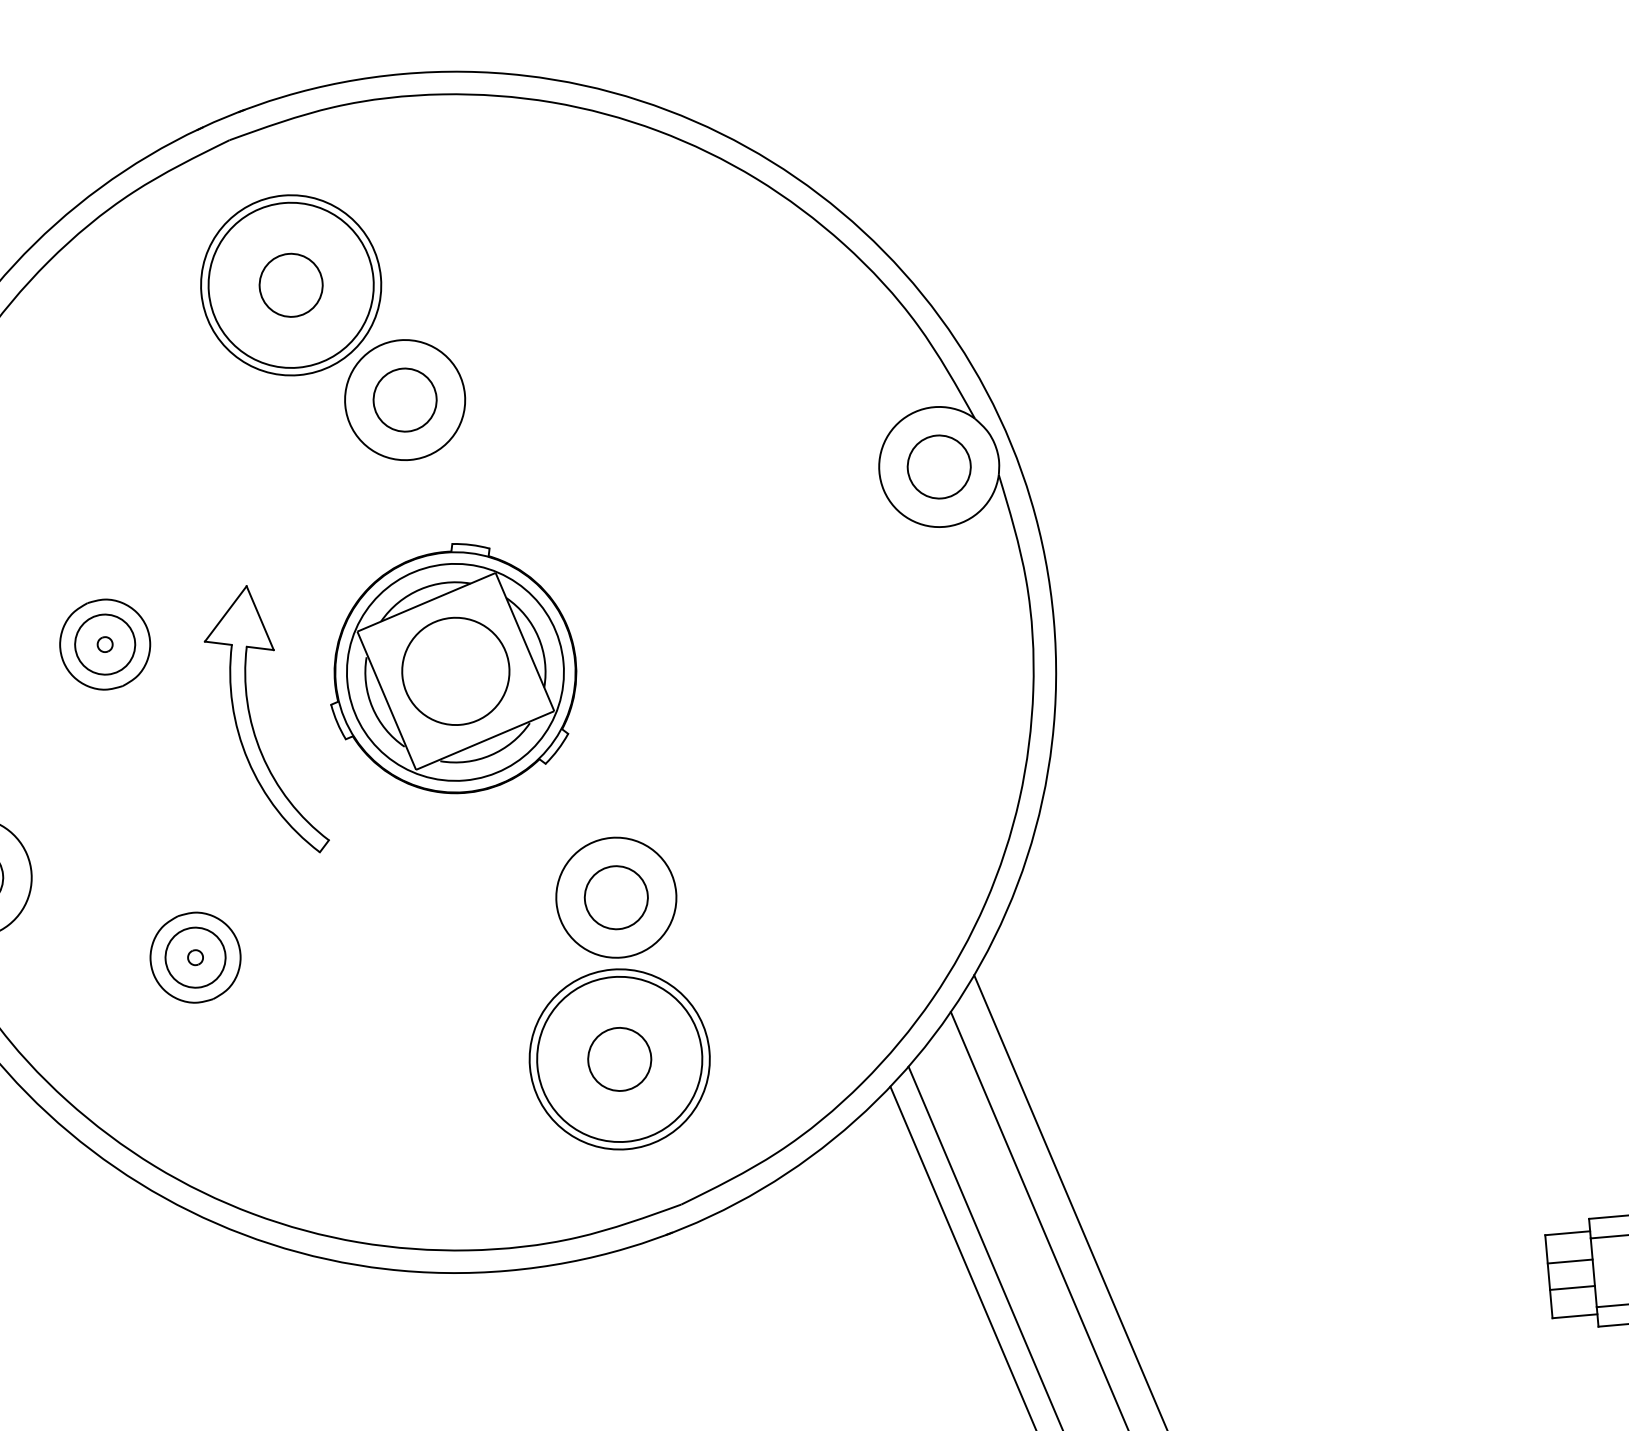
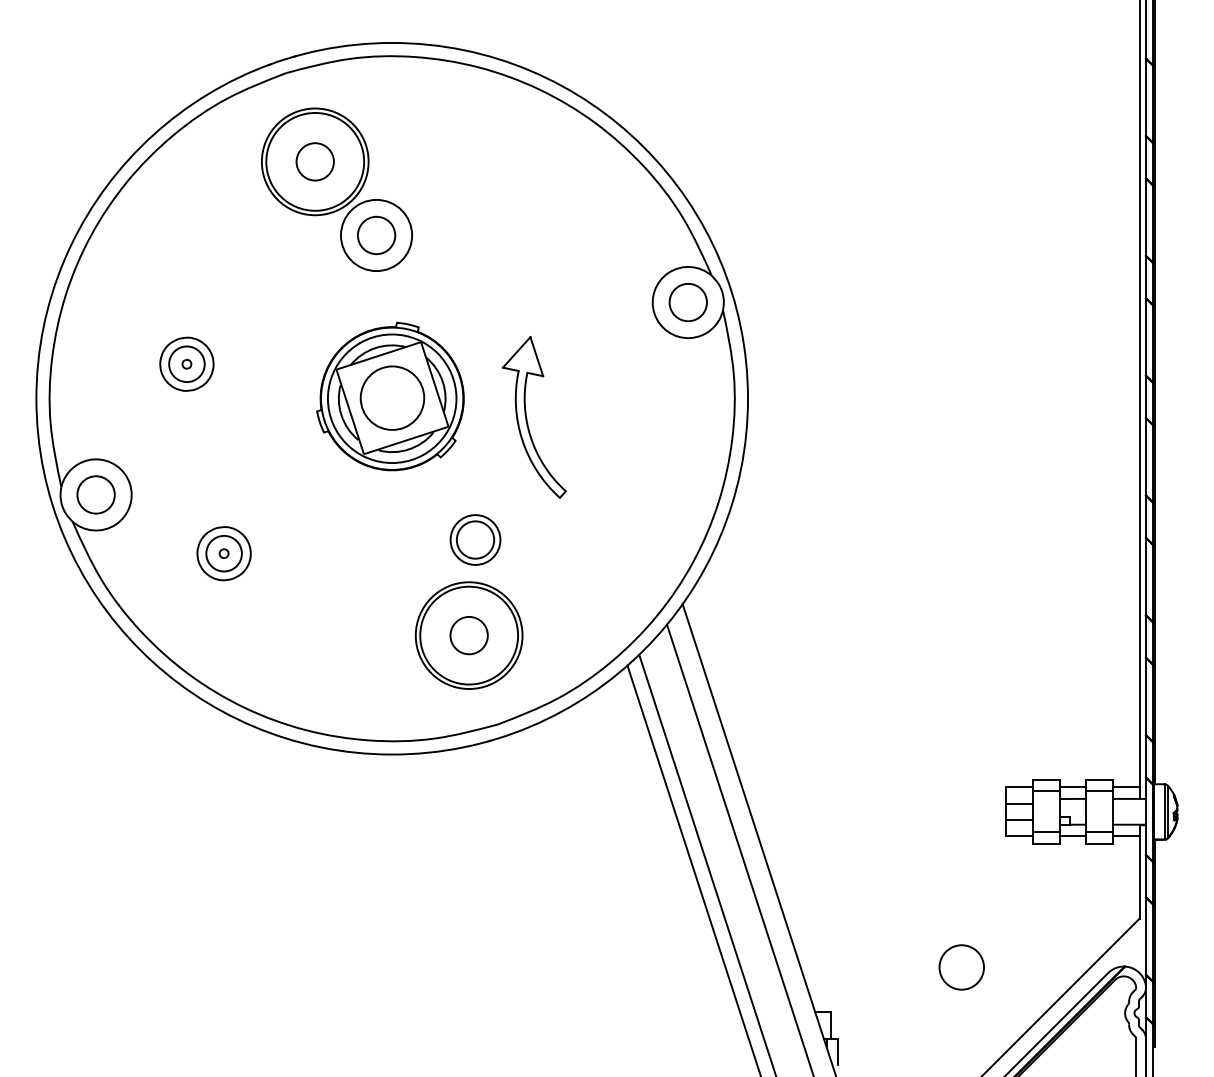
part: (253, 723) -> (527, 418), moved
circle: (616, 896) -> (475, 539), size x0.7

